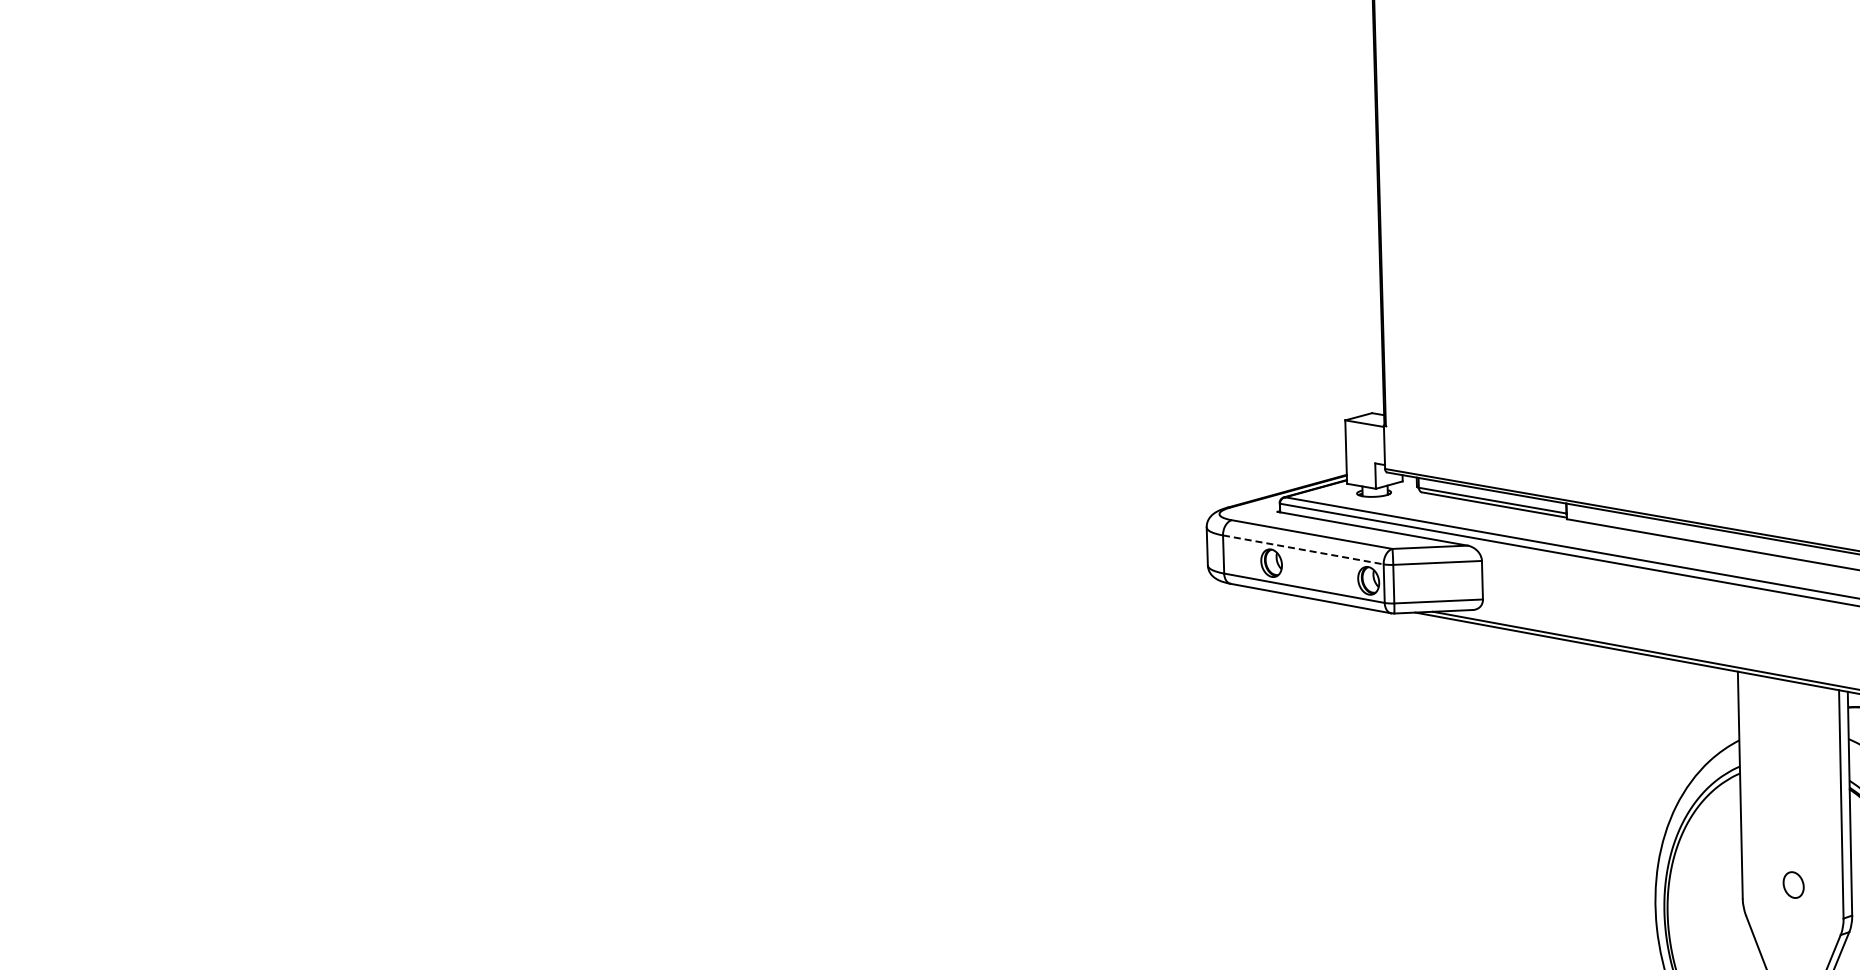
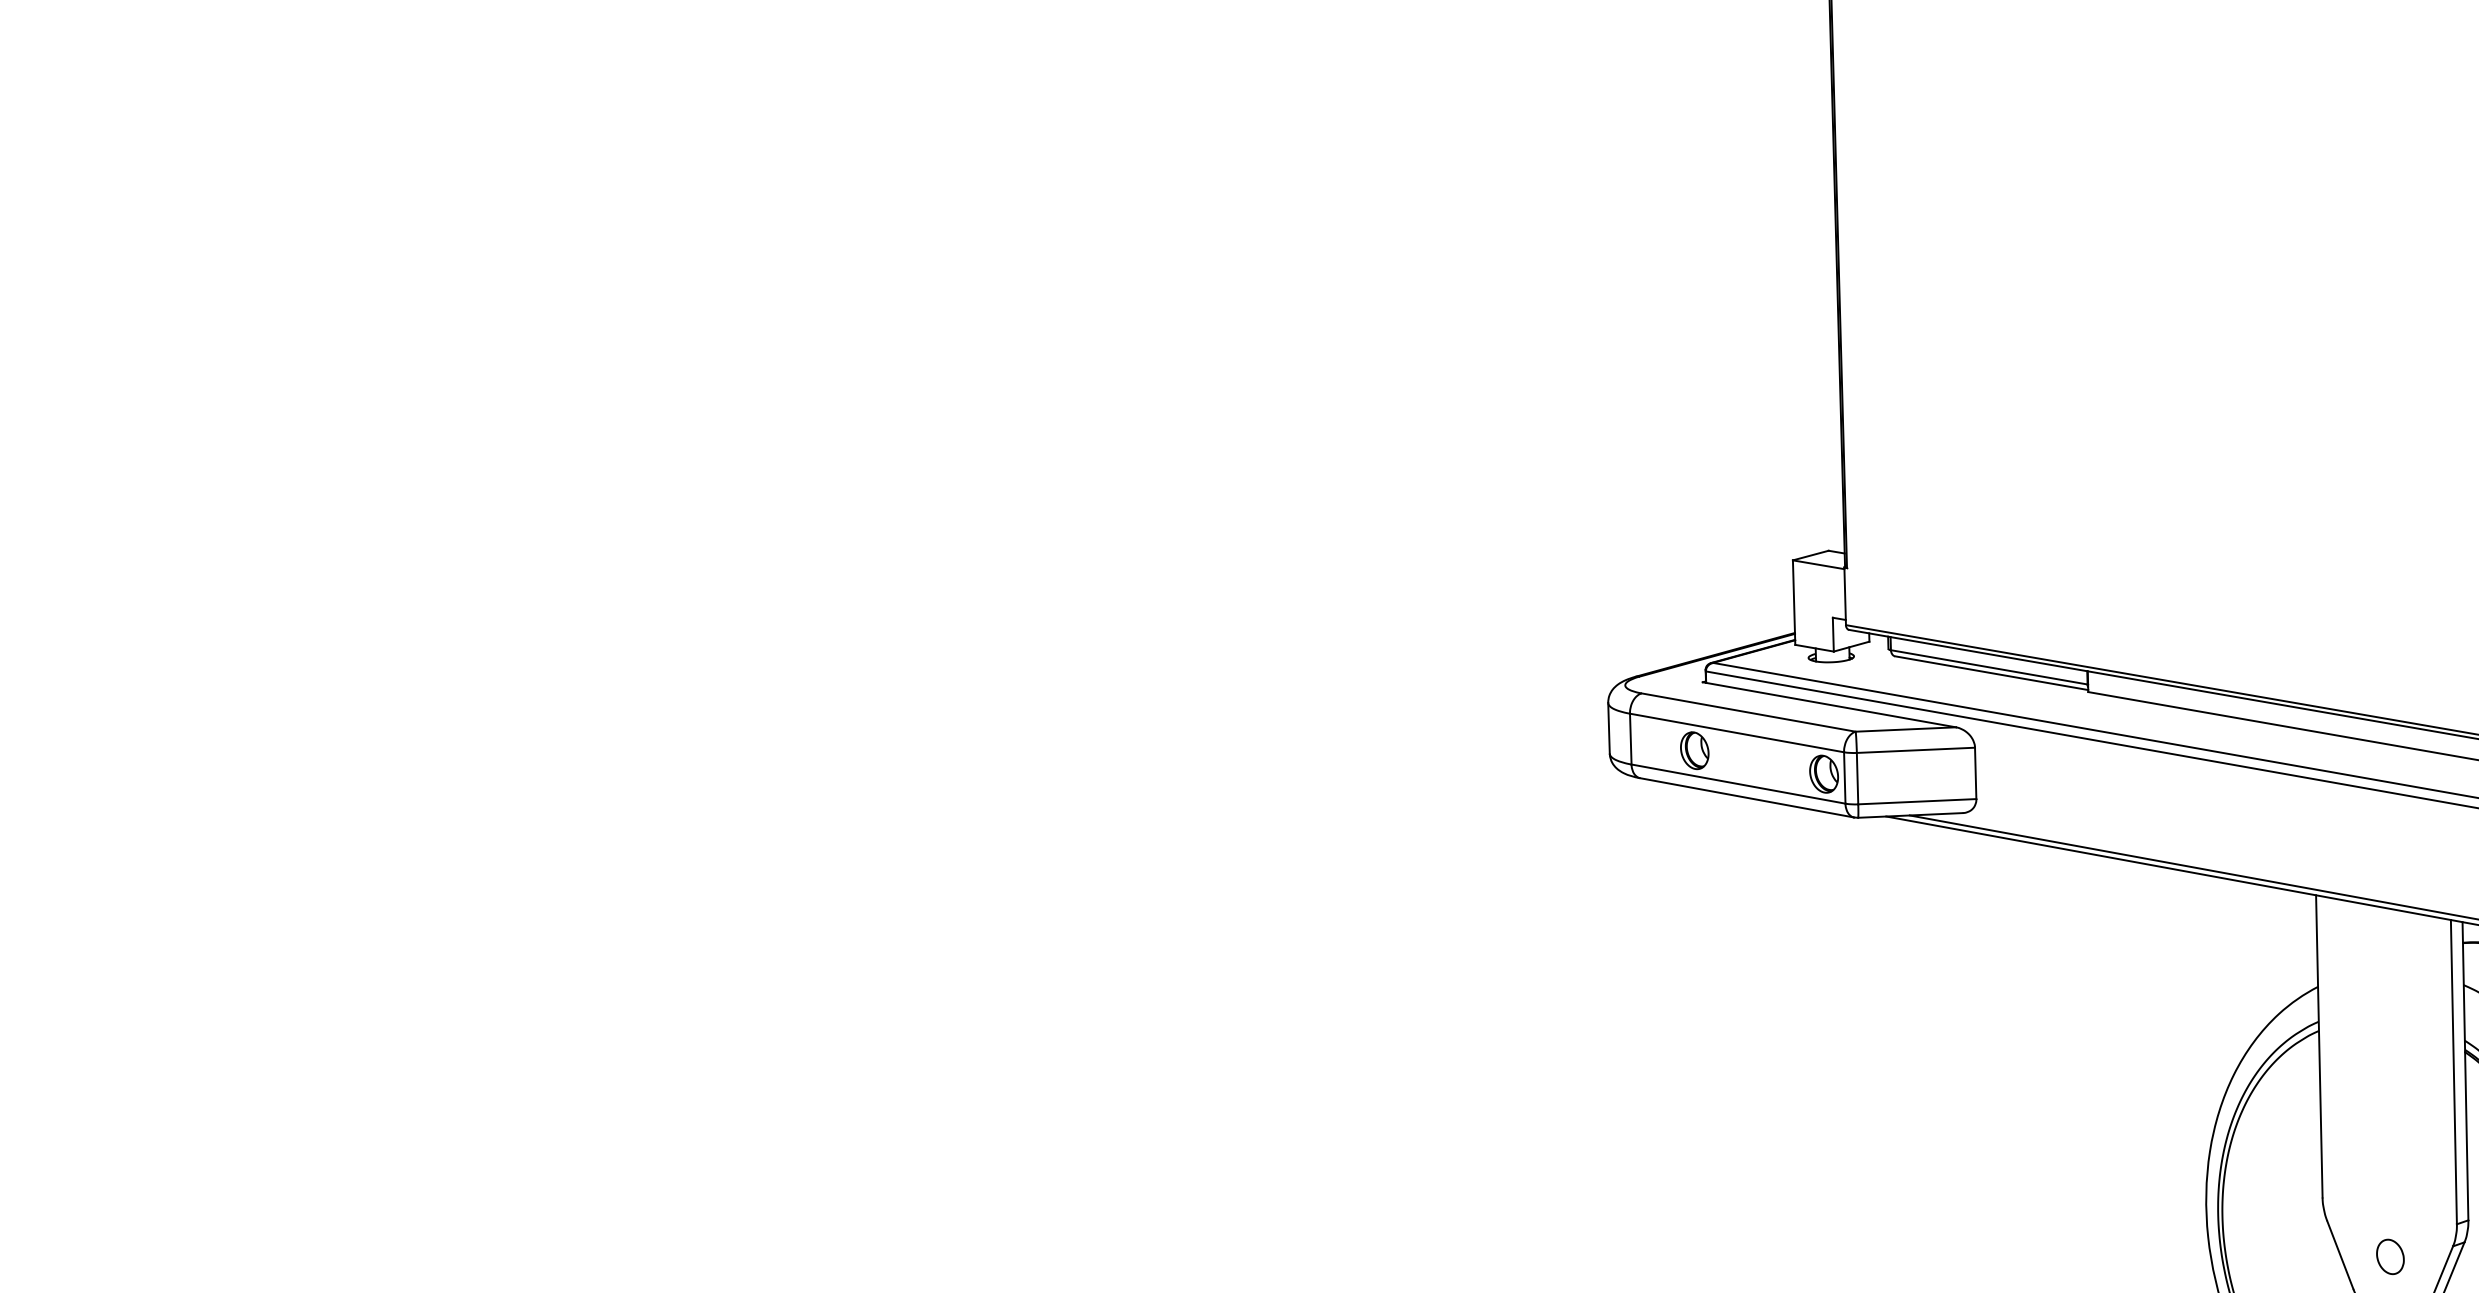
line: (1303, 549) -> (1737, 732), dashed -> solid
part: (1793, 884) -> (2390, 1256), moved

